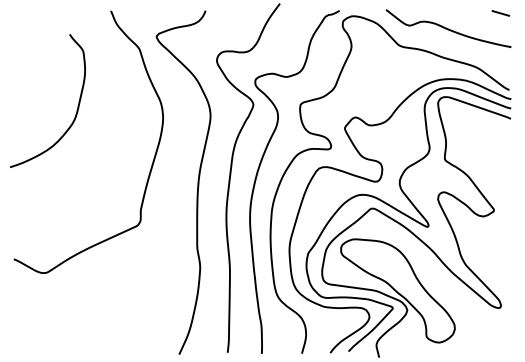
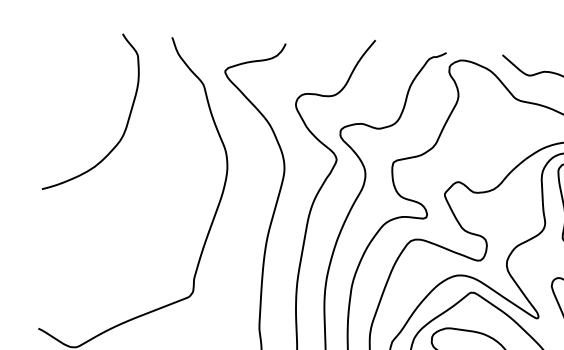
curve: (77, 105) -> (127, 119), moved

